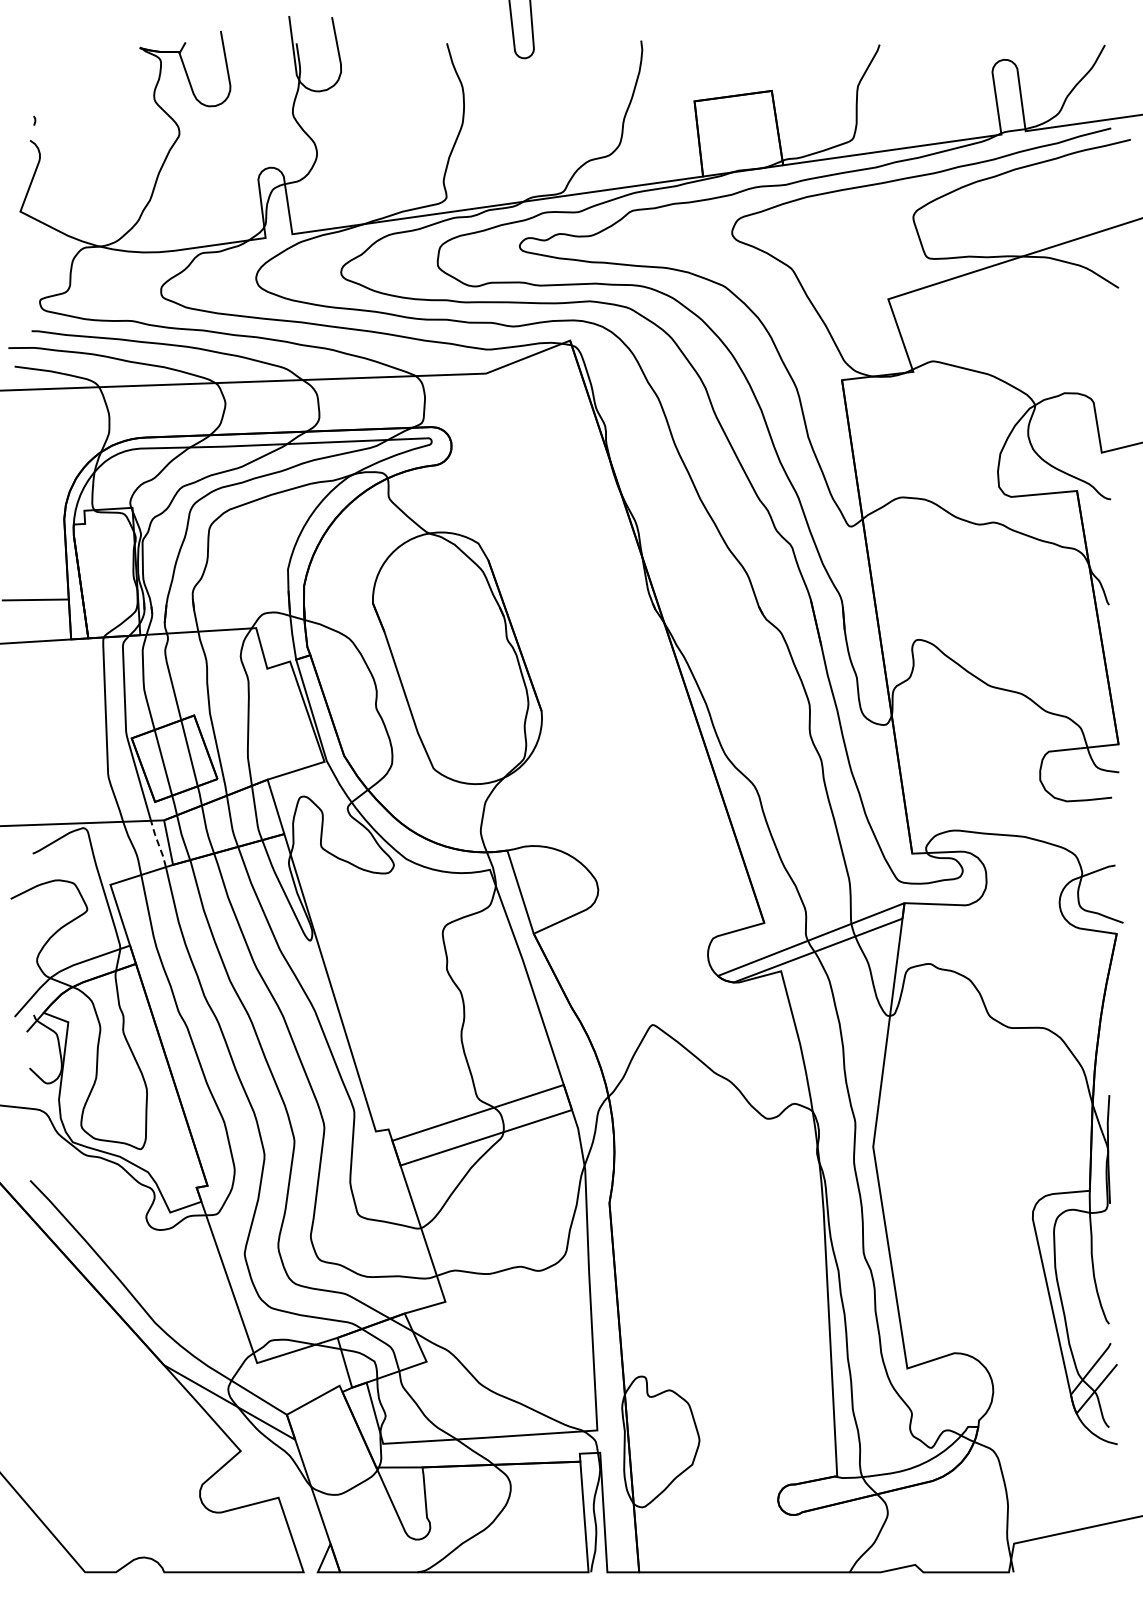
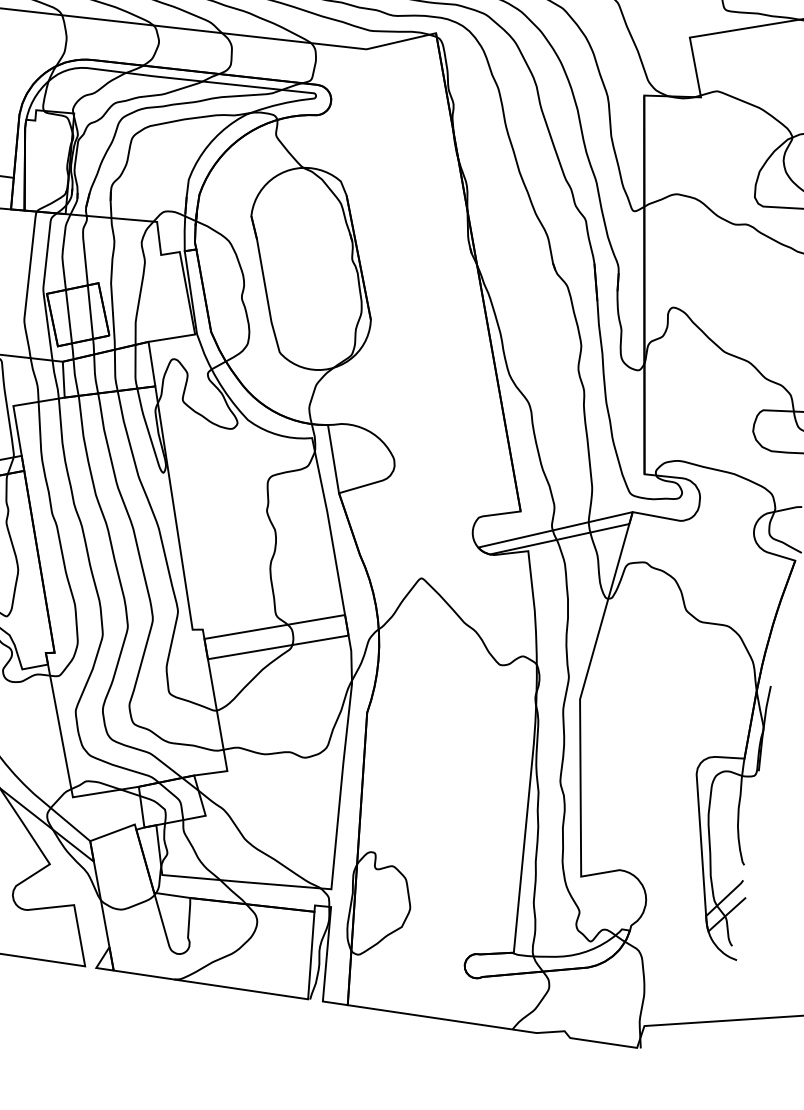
line: (158, 844) -> (55, 379), dashed -> solid

